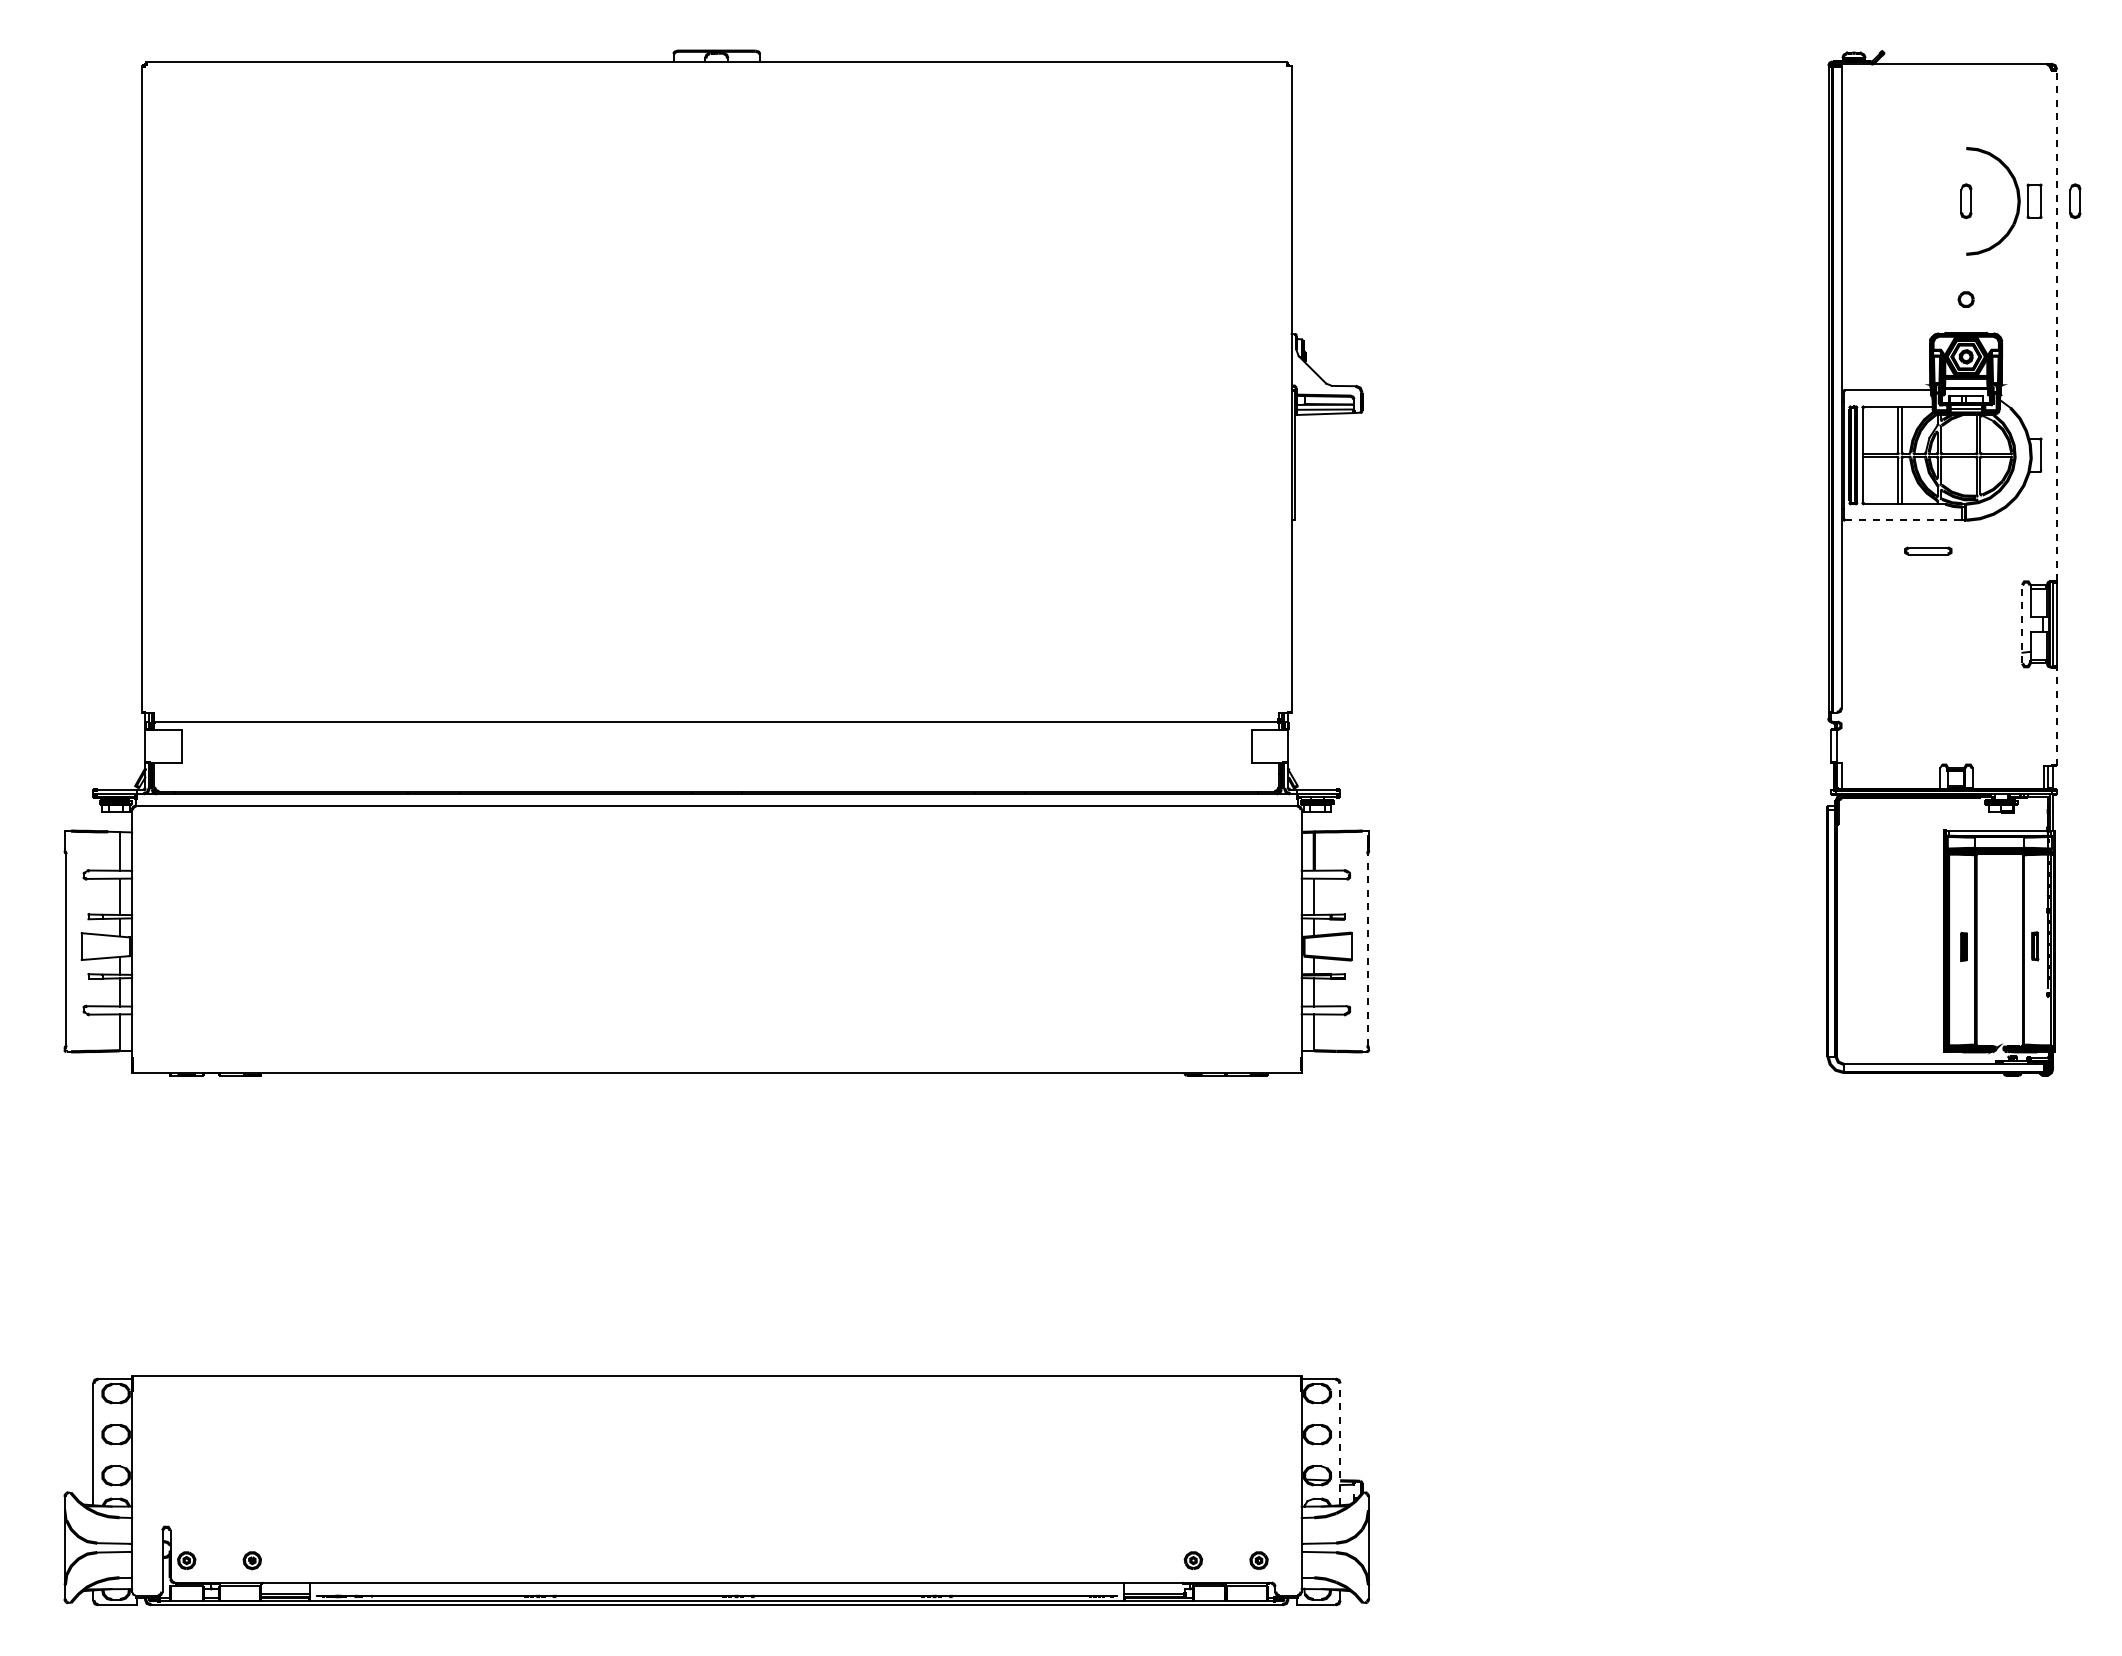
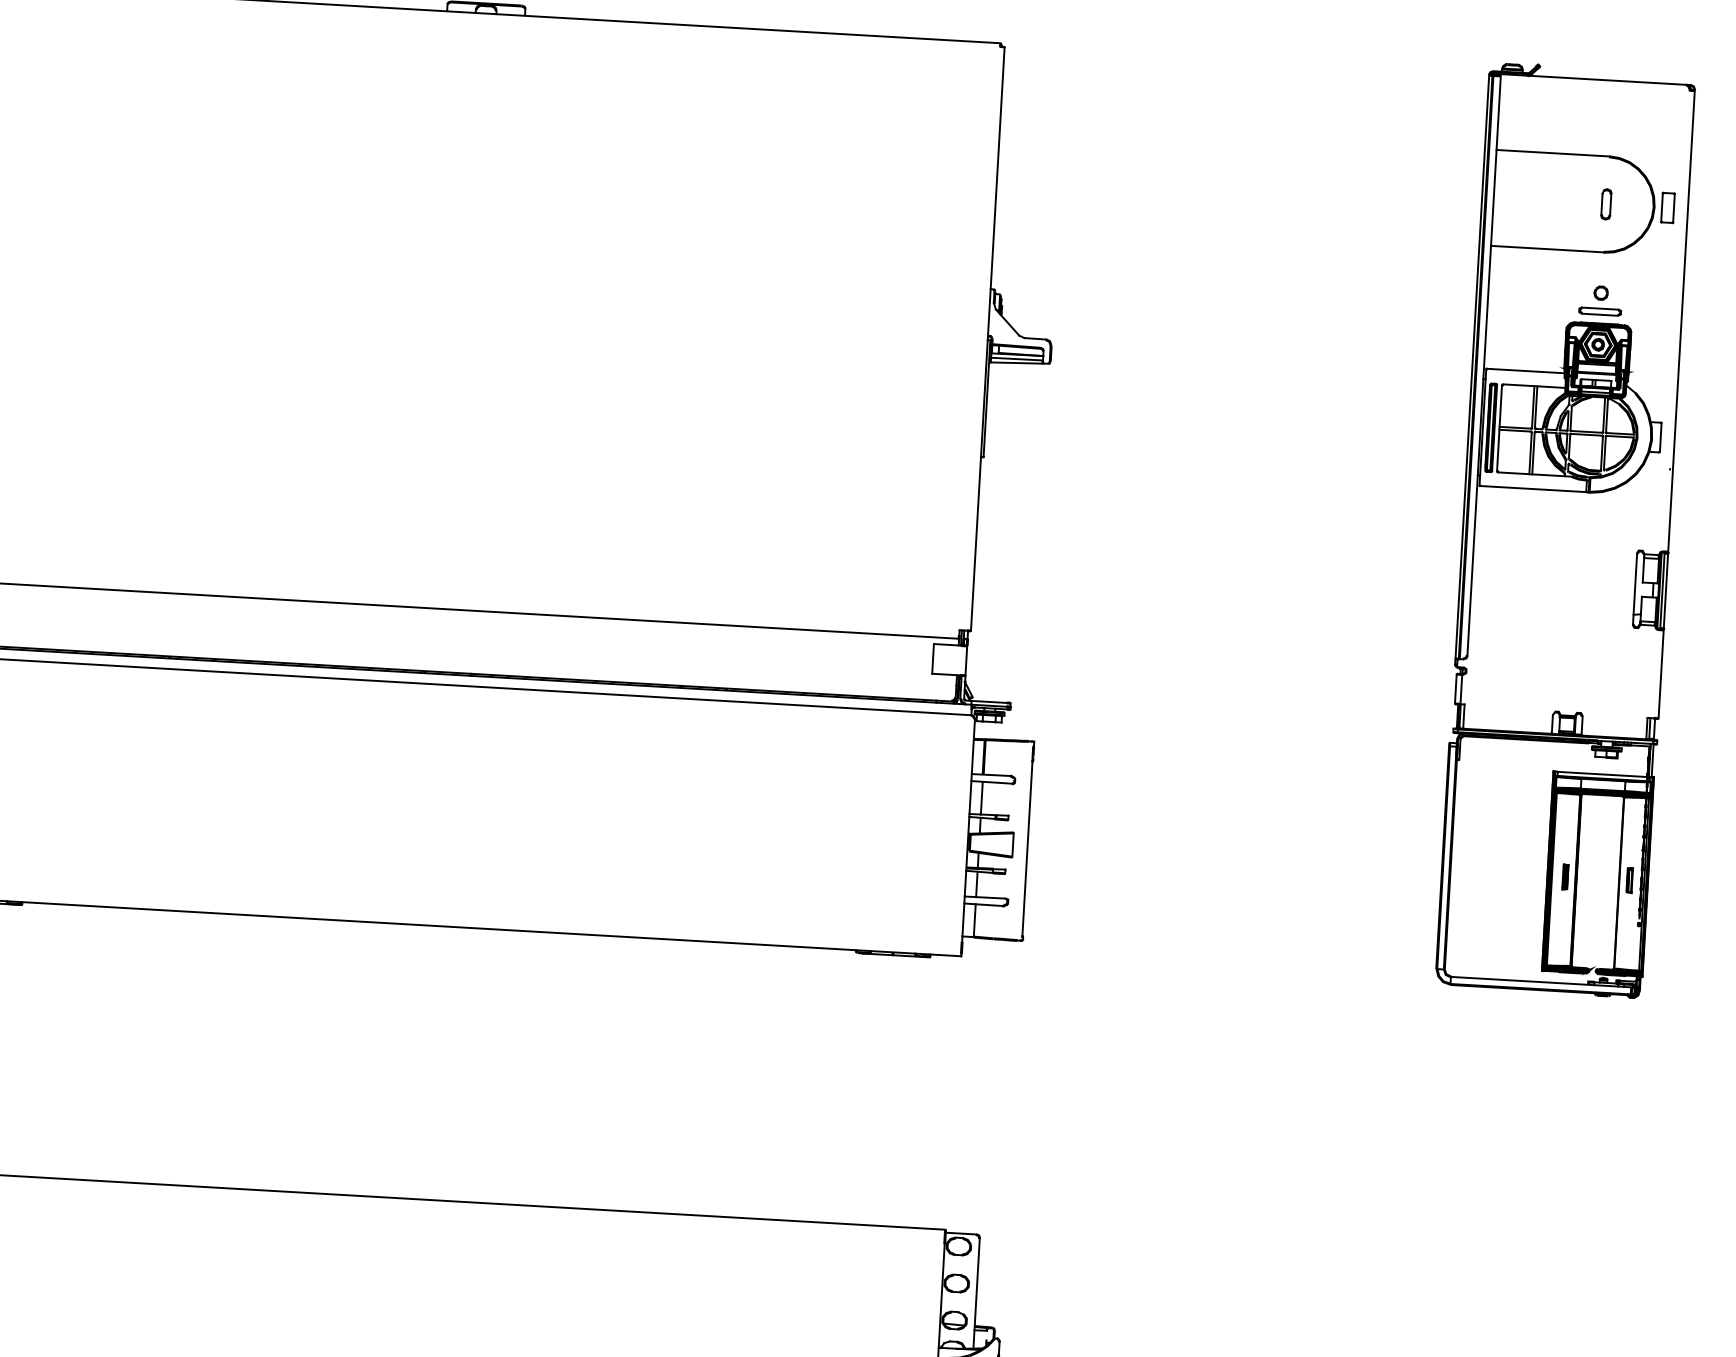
line: (1903, 148) -> (1552, 153), added
part: (2075, 201) -> (1704, 210), removed
line: (1903, 254) -> (1546, 249), added
line: (2056, 325) -> (1681, 321), dashed -> solid
line: (1904, 520) -> (1533, 489), dashed -> solid
part: (1928, 550) -> (1600, 311), moved
line: (2022, 623) -> (1635, 588), dashed -> solid
line: (2056, 716) -> (1660, 674), dashed -> solid
line: (1367, 950) -> (1027, 849), dashed -> solid
line: (1340, 1444) -> (976, 1293), dashed -> solid

